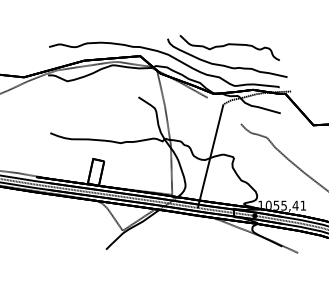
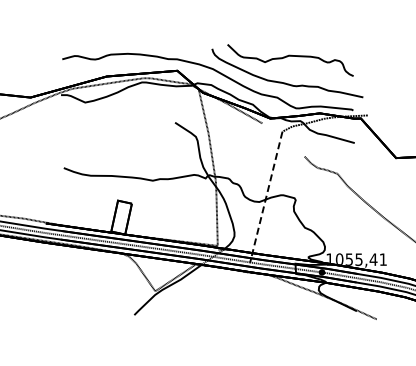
line: (210, 154) -> (266, 195), solid -> dashed

